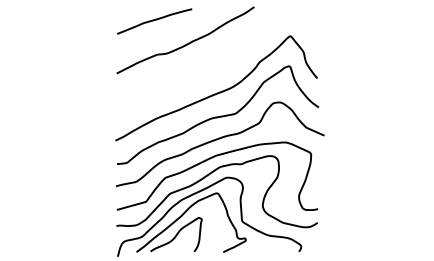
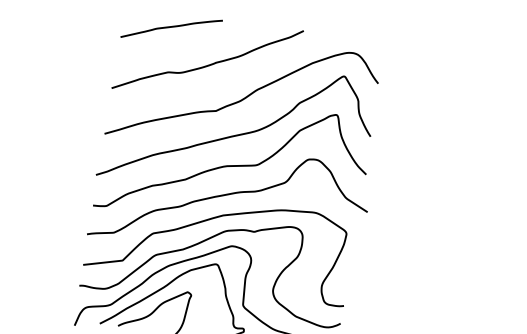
curve: (218, 63) -> (245, 96), added

